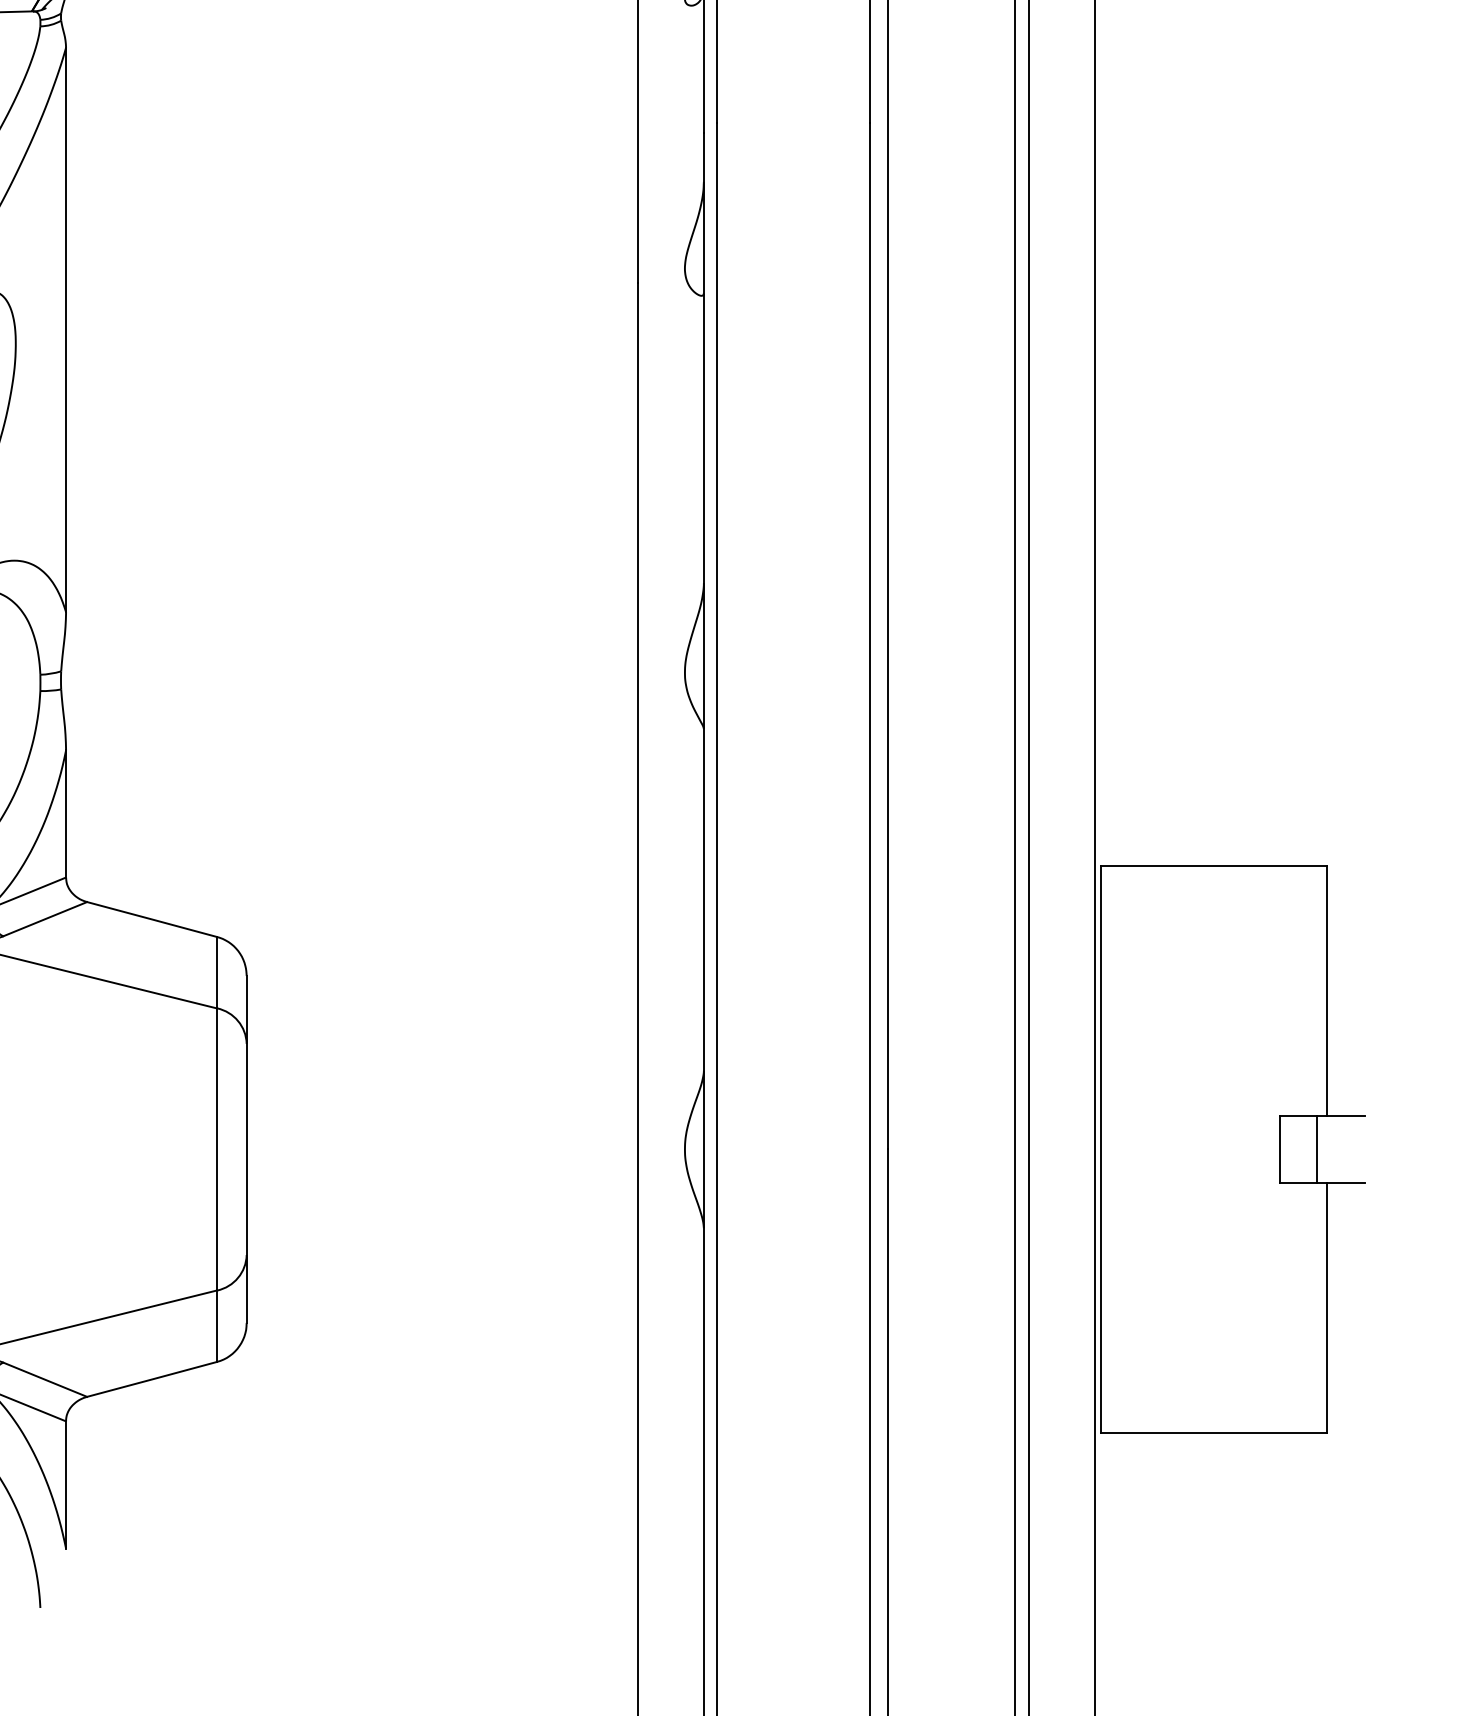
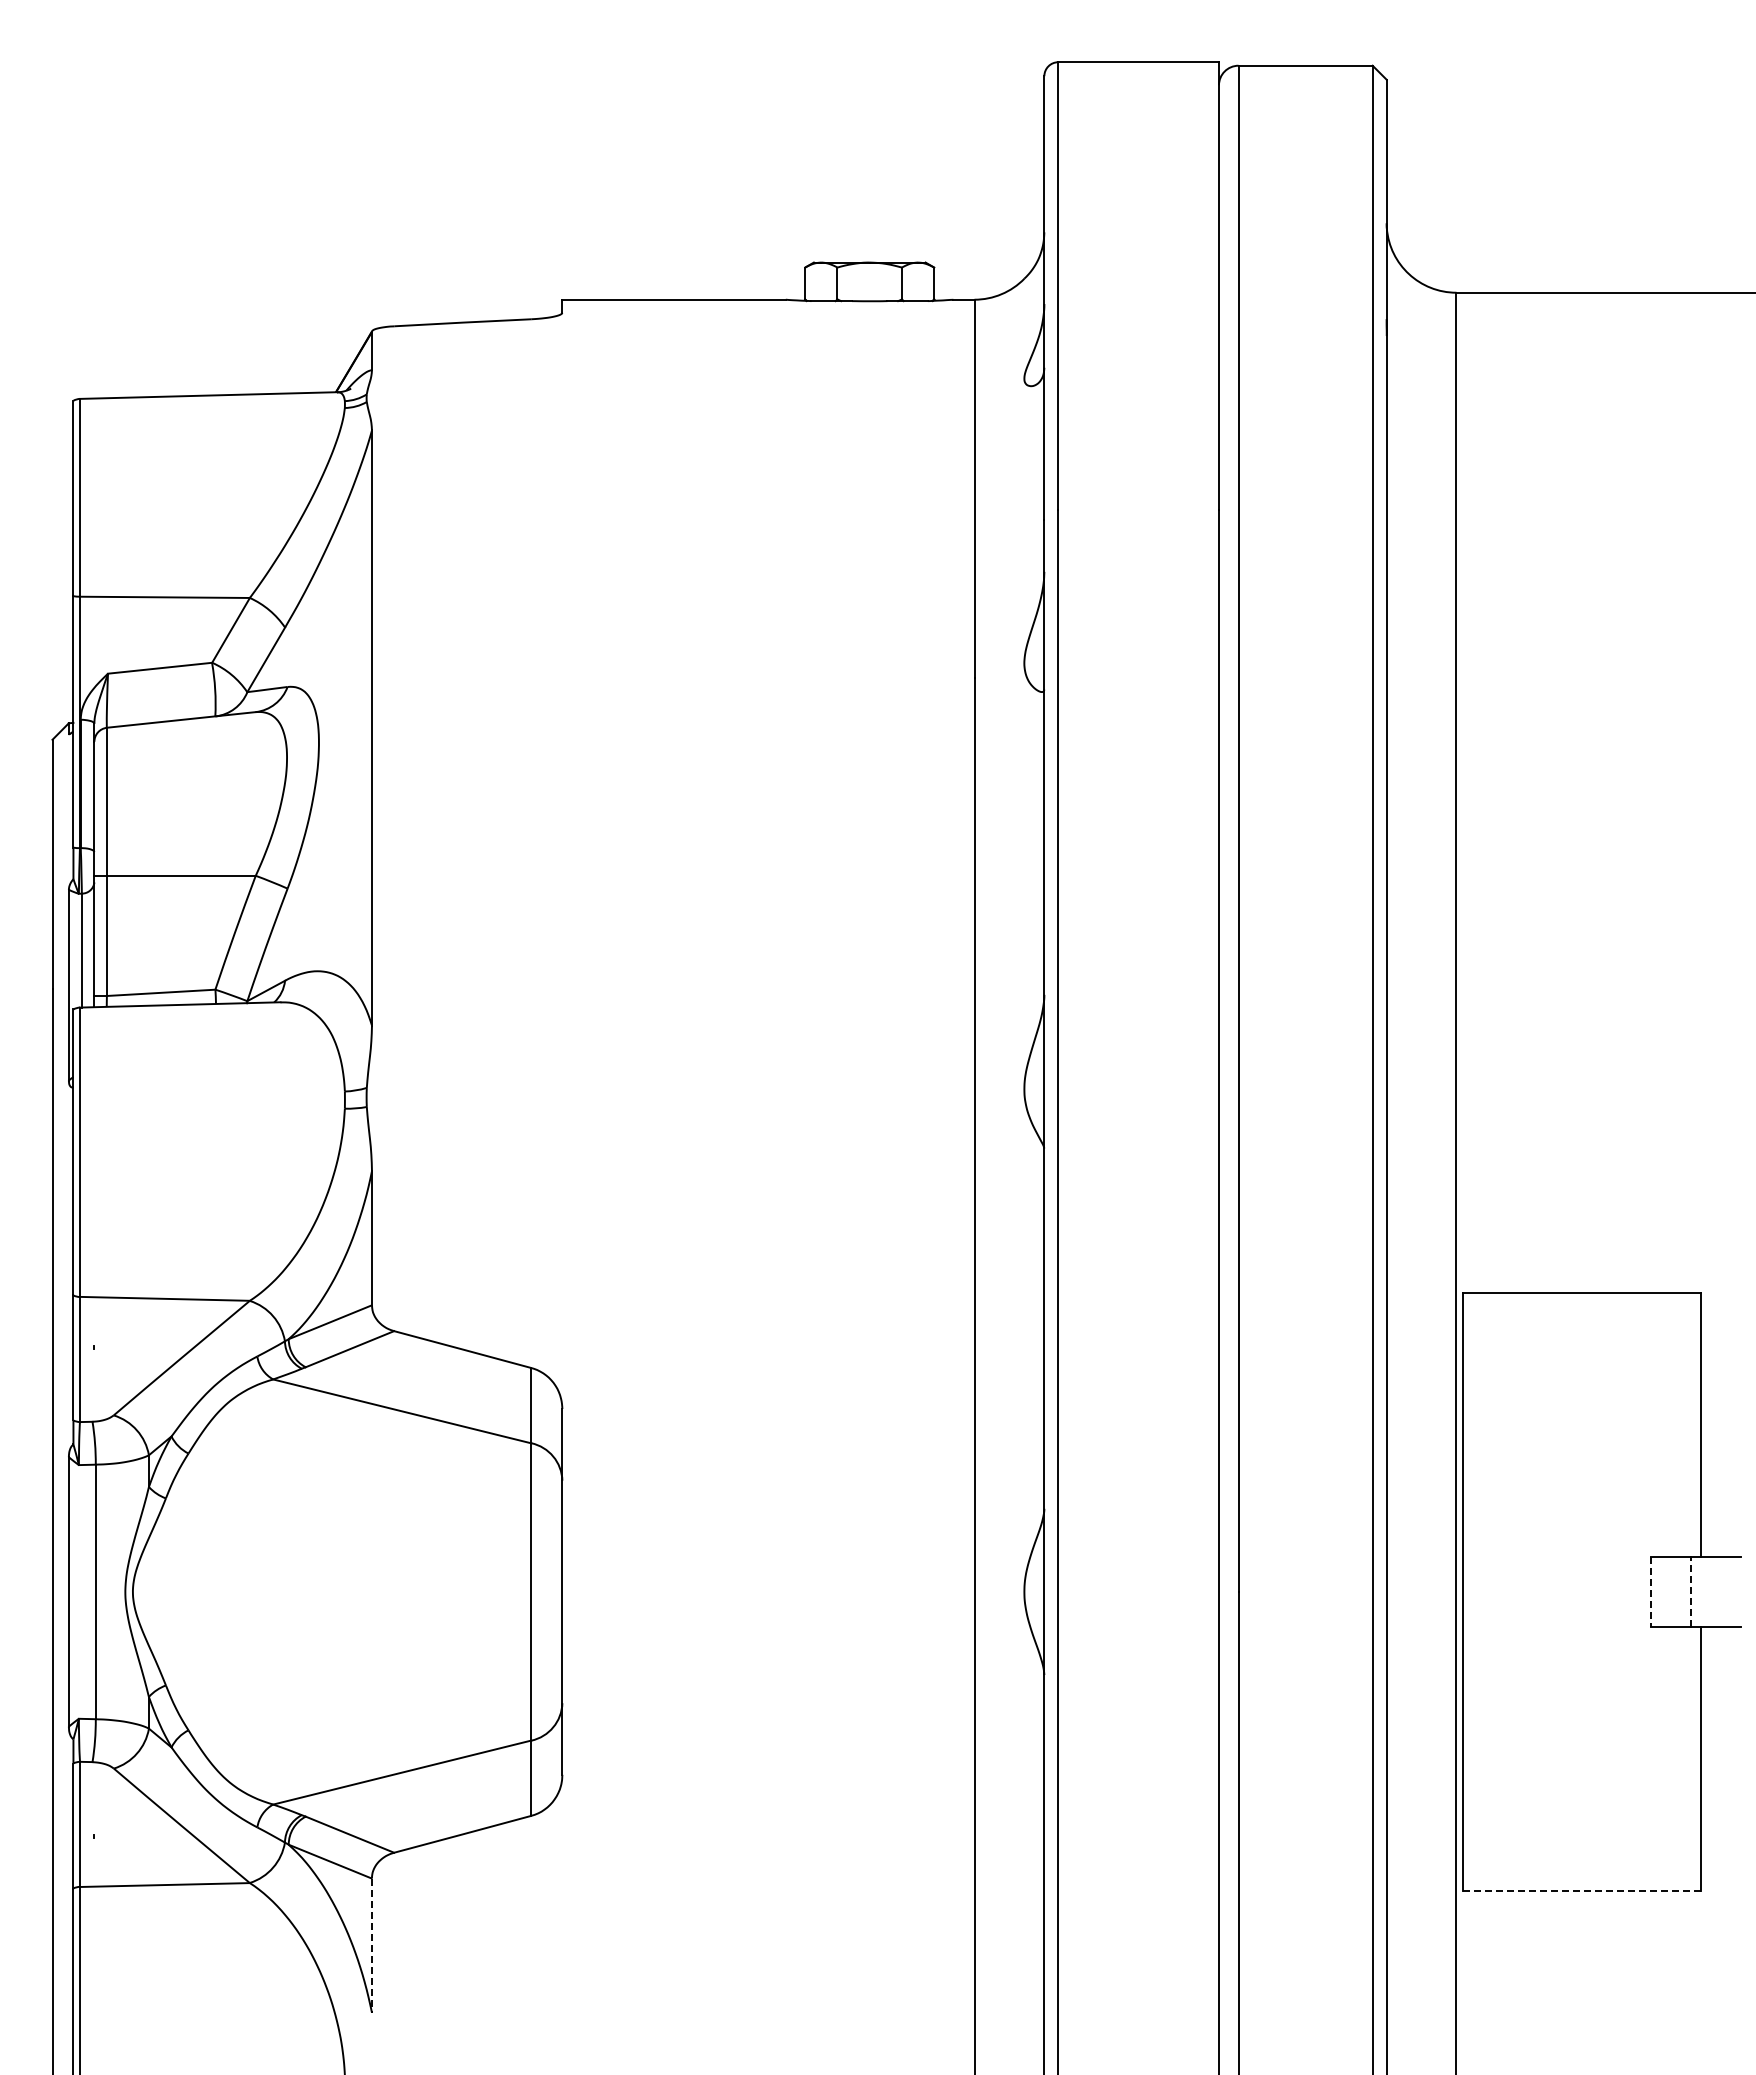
line: (1279, 1149) -> (1651, 1591), solid -> dashed
line: (1317, 1149) -> (1691, 1591), solid -> dashed
line: (1214, 1433) -> (1582, 1891), solid -> dashed
line: (65, 1485) -> (371, 1946), solid -> dashed

